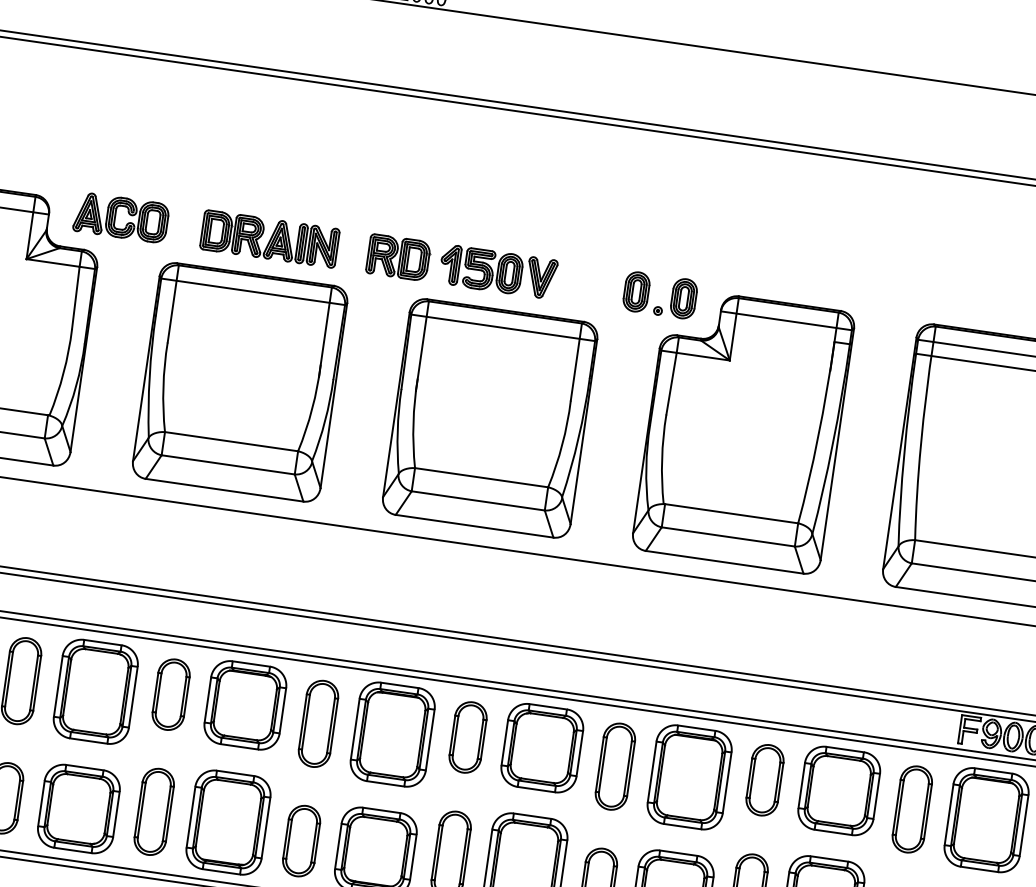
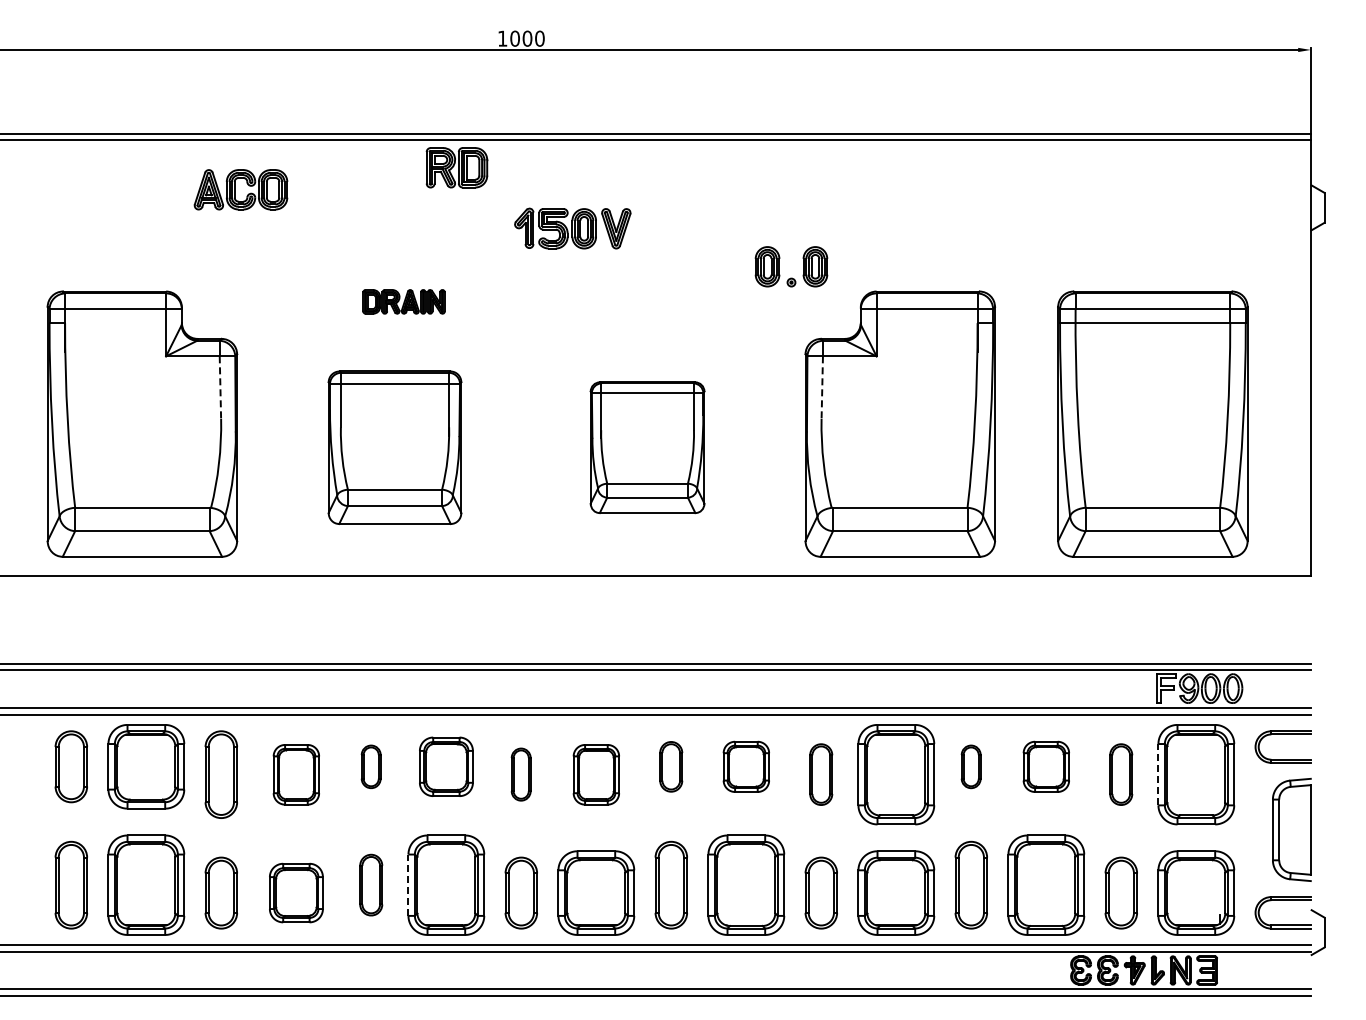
part: (120, 217) -> (240, 189), moved
part: (269, 238) -> (403, 301), size x0.6
part: (398, 257) -> (456, 167), moved
part: (497, 271) -> (572, 228), moved
line: (75, 298) -> (220, 388), solid -> dashed
part: (658, 305) -> (791, 277), moved
part: (239, 381) -> (394, 447), size x0.7
line: (671, 384) -> (822, 388), solid -> dashed
part: (490, 418) -> (647, 447), size x0.6
part: (95, 691) -> (296, 774), size x0.6
part: (170, 694) -> (370, 766), size x0.6
part: (245, 705) -> (446, 766), size x0.7
part: (317, 723) -> (520, 774), size x0.6
part: (392, 734) -> (596, 774), size x0.6
part: (467, 737) -> (670, 766), size x0.7
part: (542, 747) -> (746, 766), size x0.6
part: (614, 766) -> (820, 774), size x0.7
part: (764, 779) -> (970, 766), size x0.6
part: (839, 790) -> (1046, 766), size x0.6
part: (79, 808) -> (296, 892), size x0.7
part: (911, 809) -> (1120, 774), size x0.7
part: (153, 811) -> (370, 884), size x0.7
line: (949, 814) -> (1158, 774), solid -> dashed
line: (191, 817) -> (408, 885), solid -> dashed

